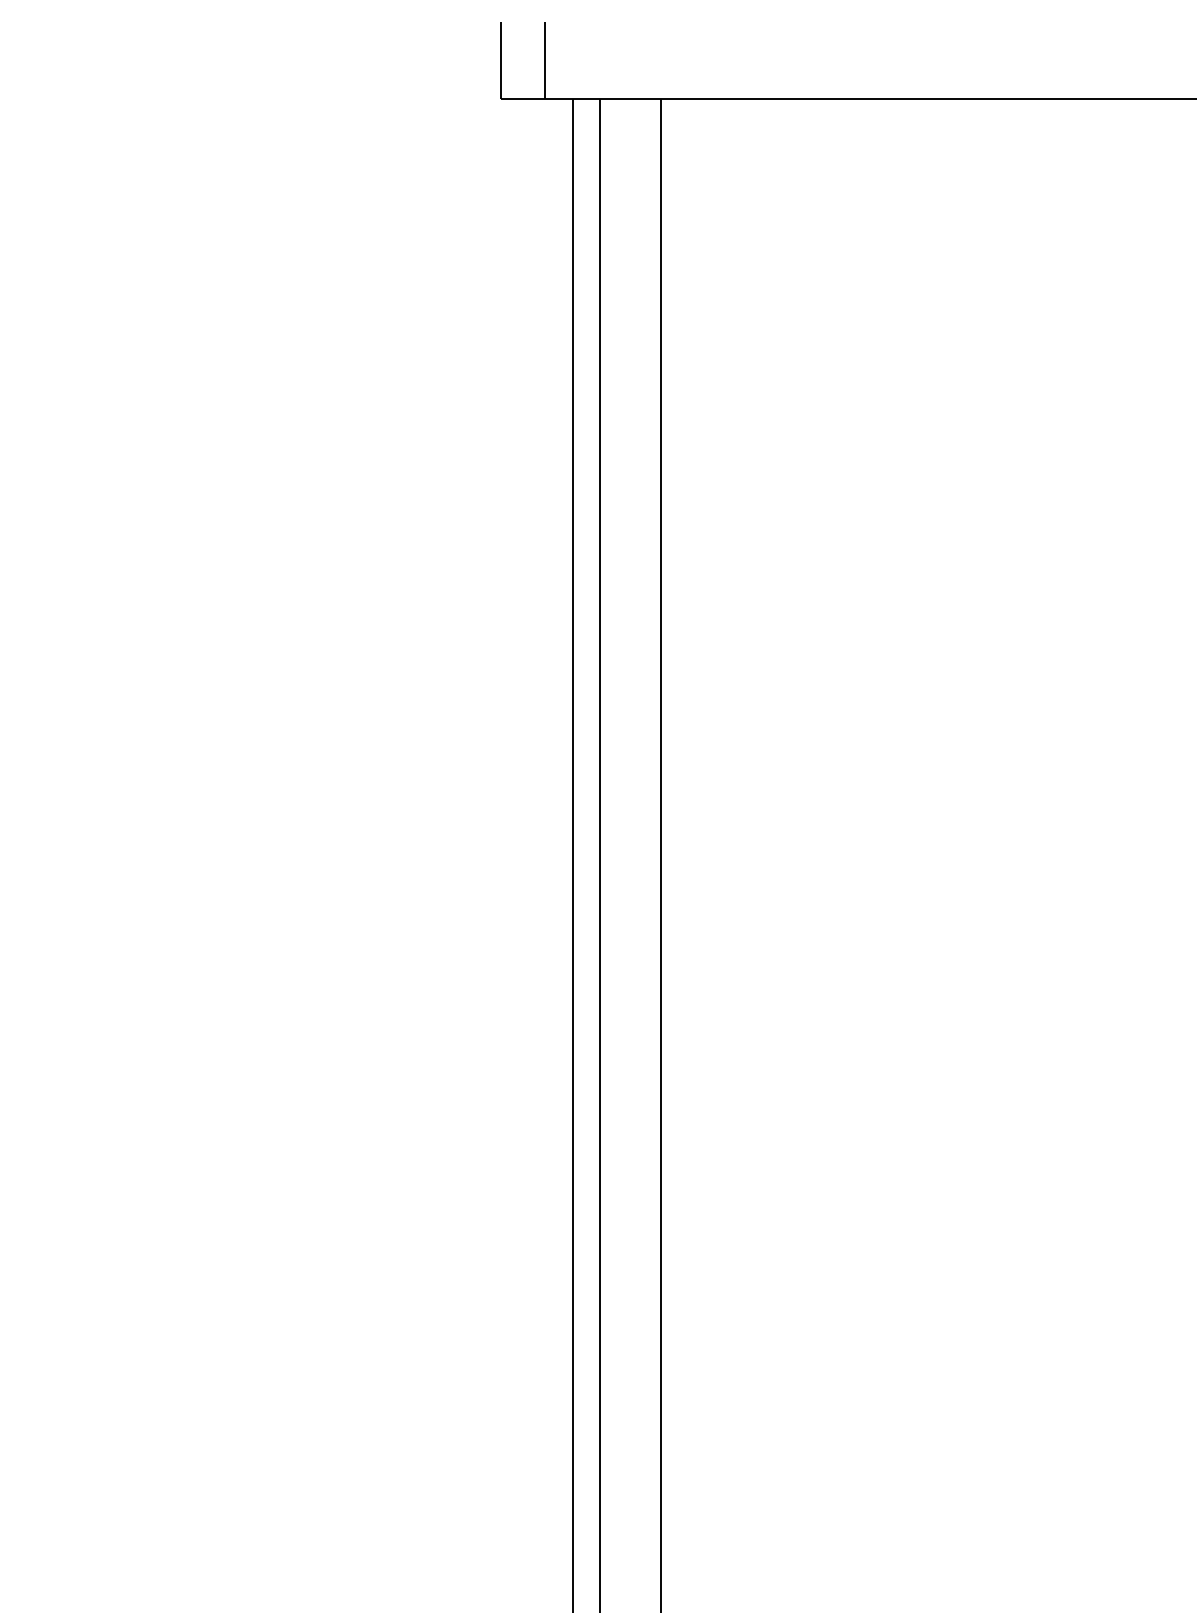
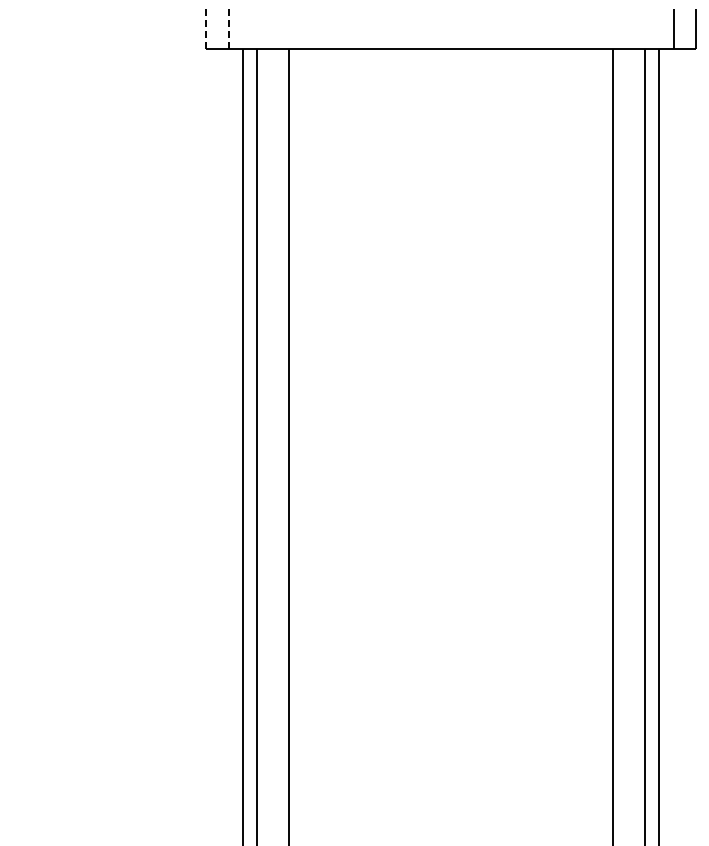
line: (501, 59) -> (206, 28), solid -> dashed
line: (544, 59) -> (228, 28), solid -> dashed

